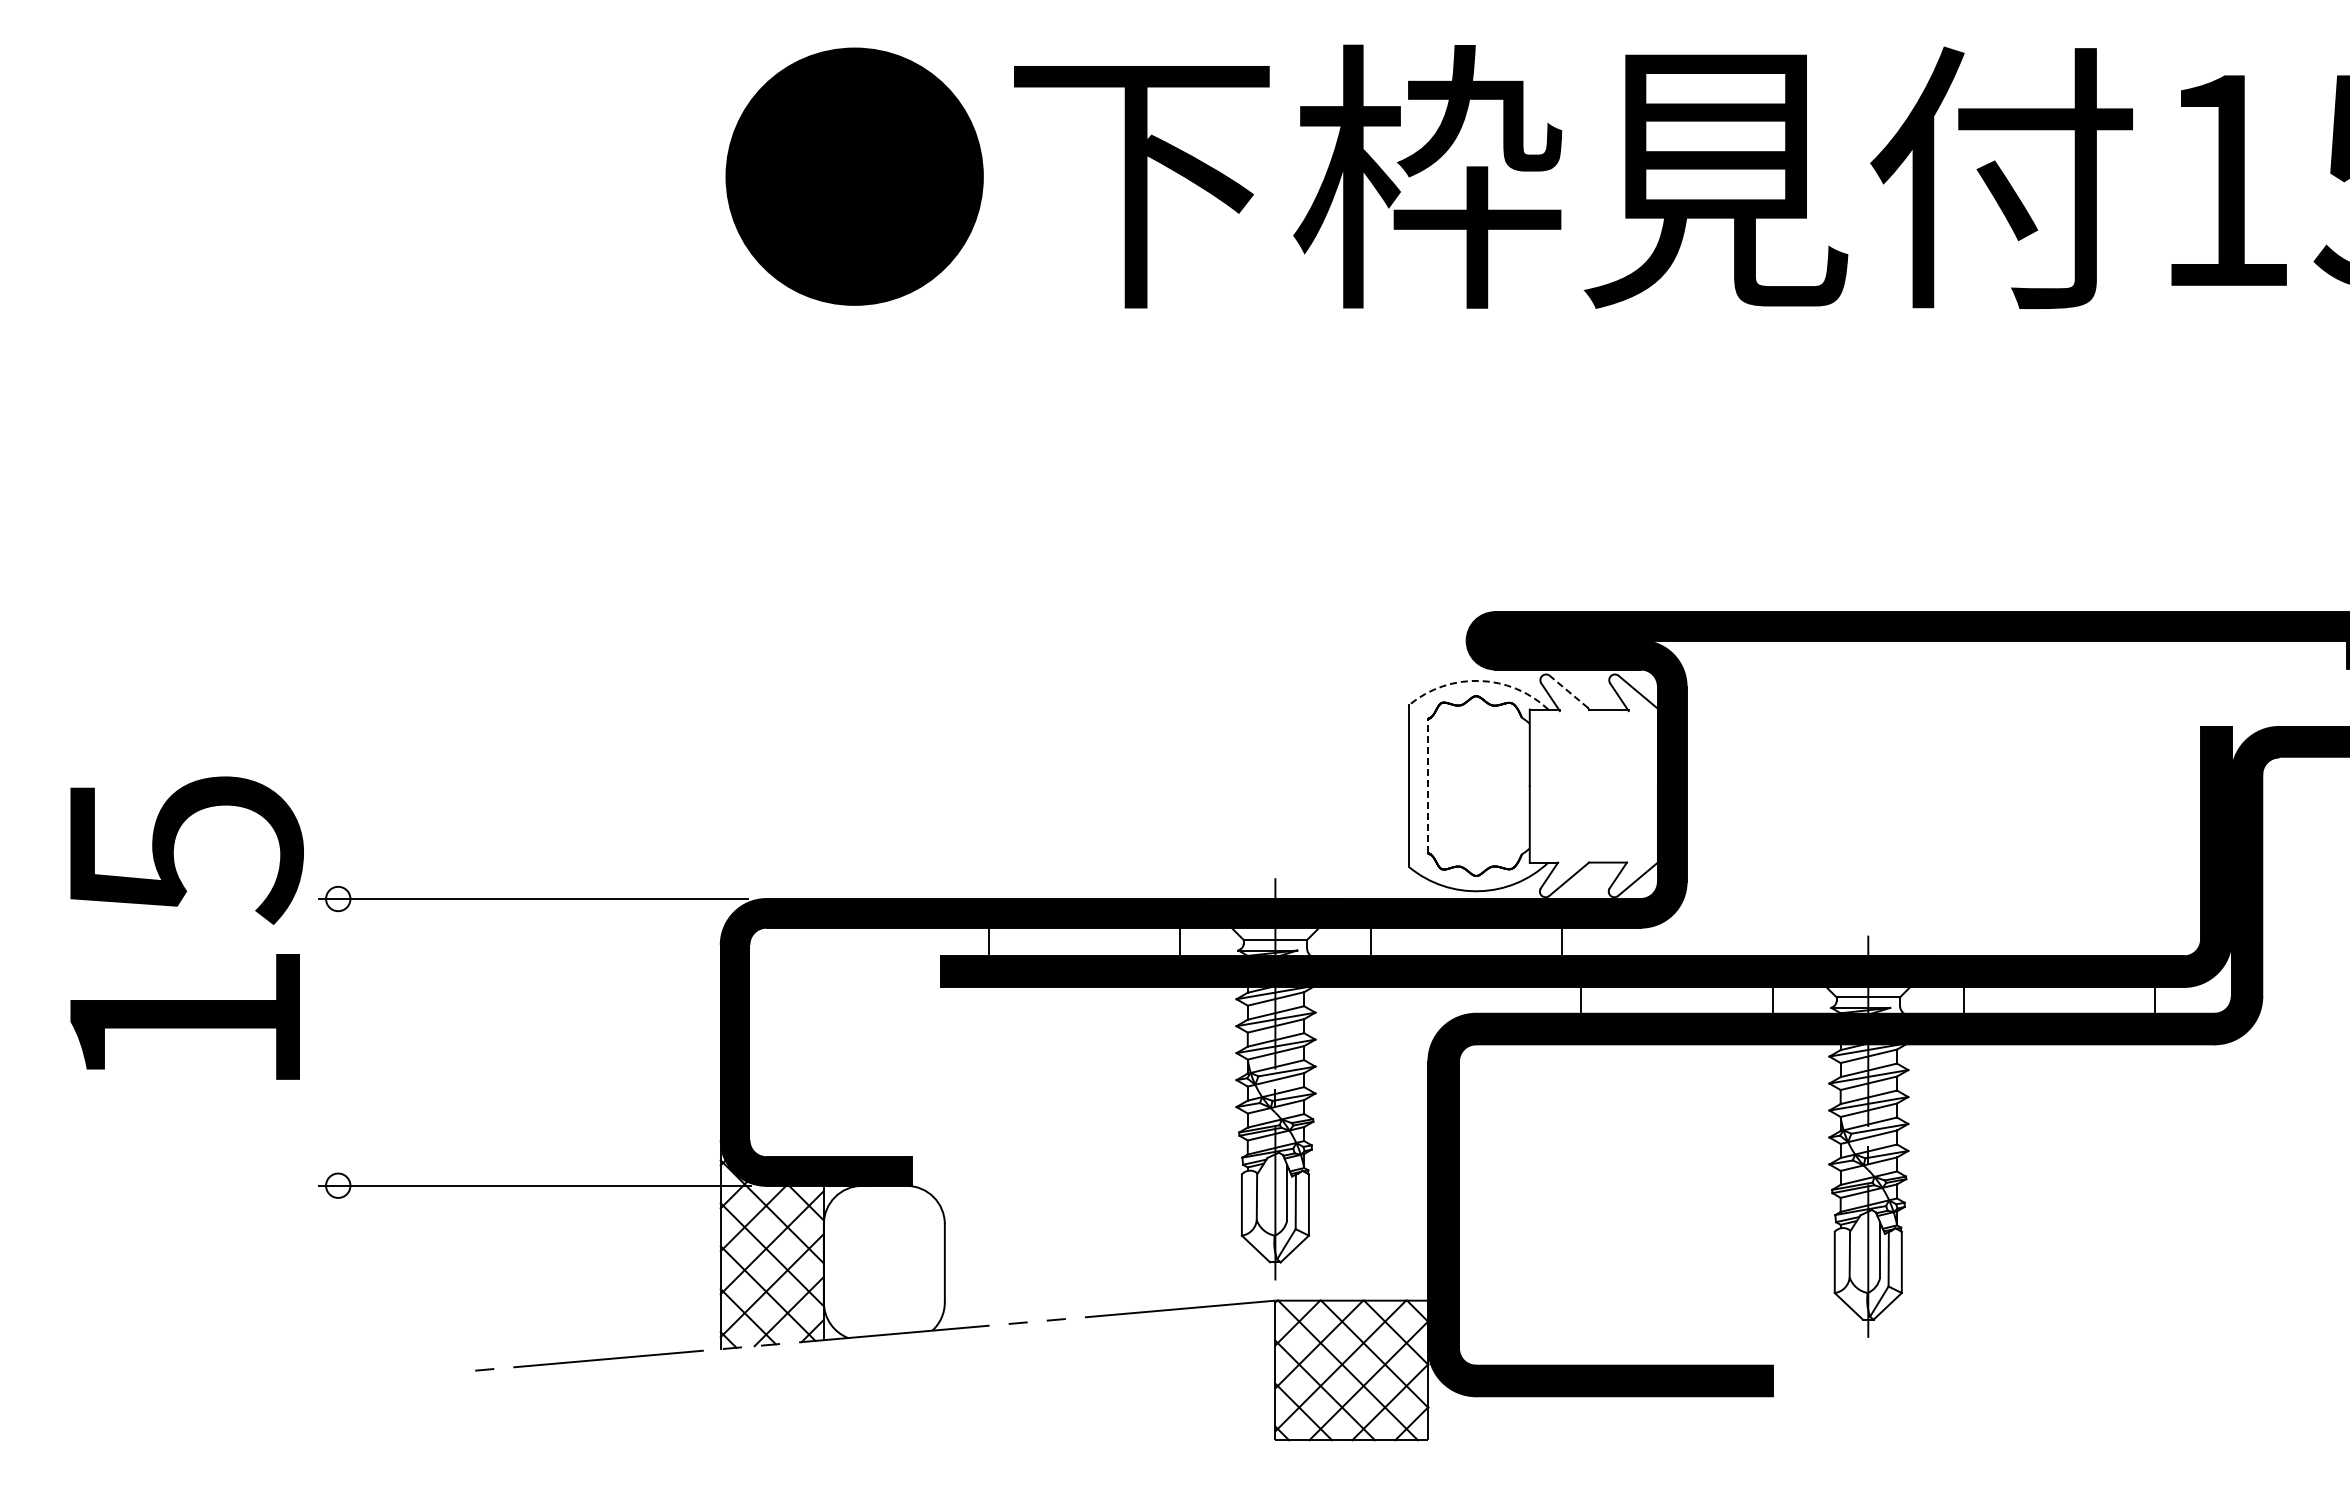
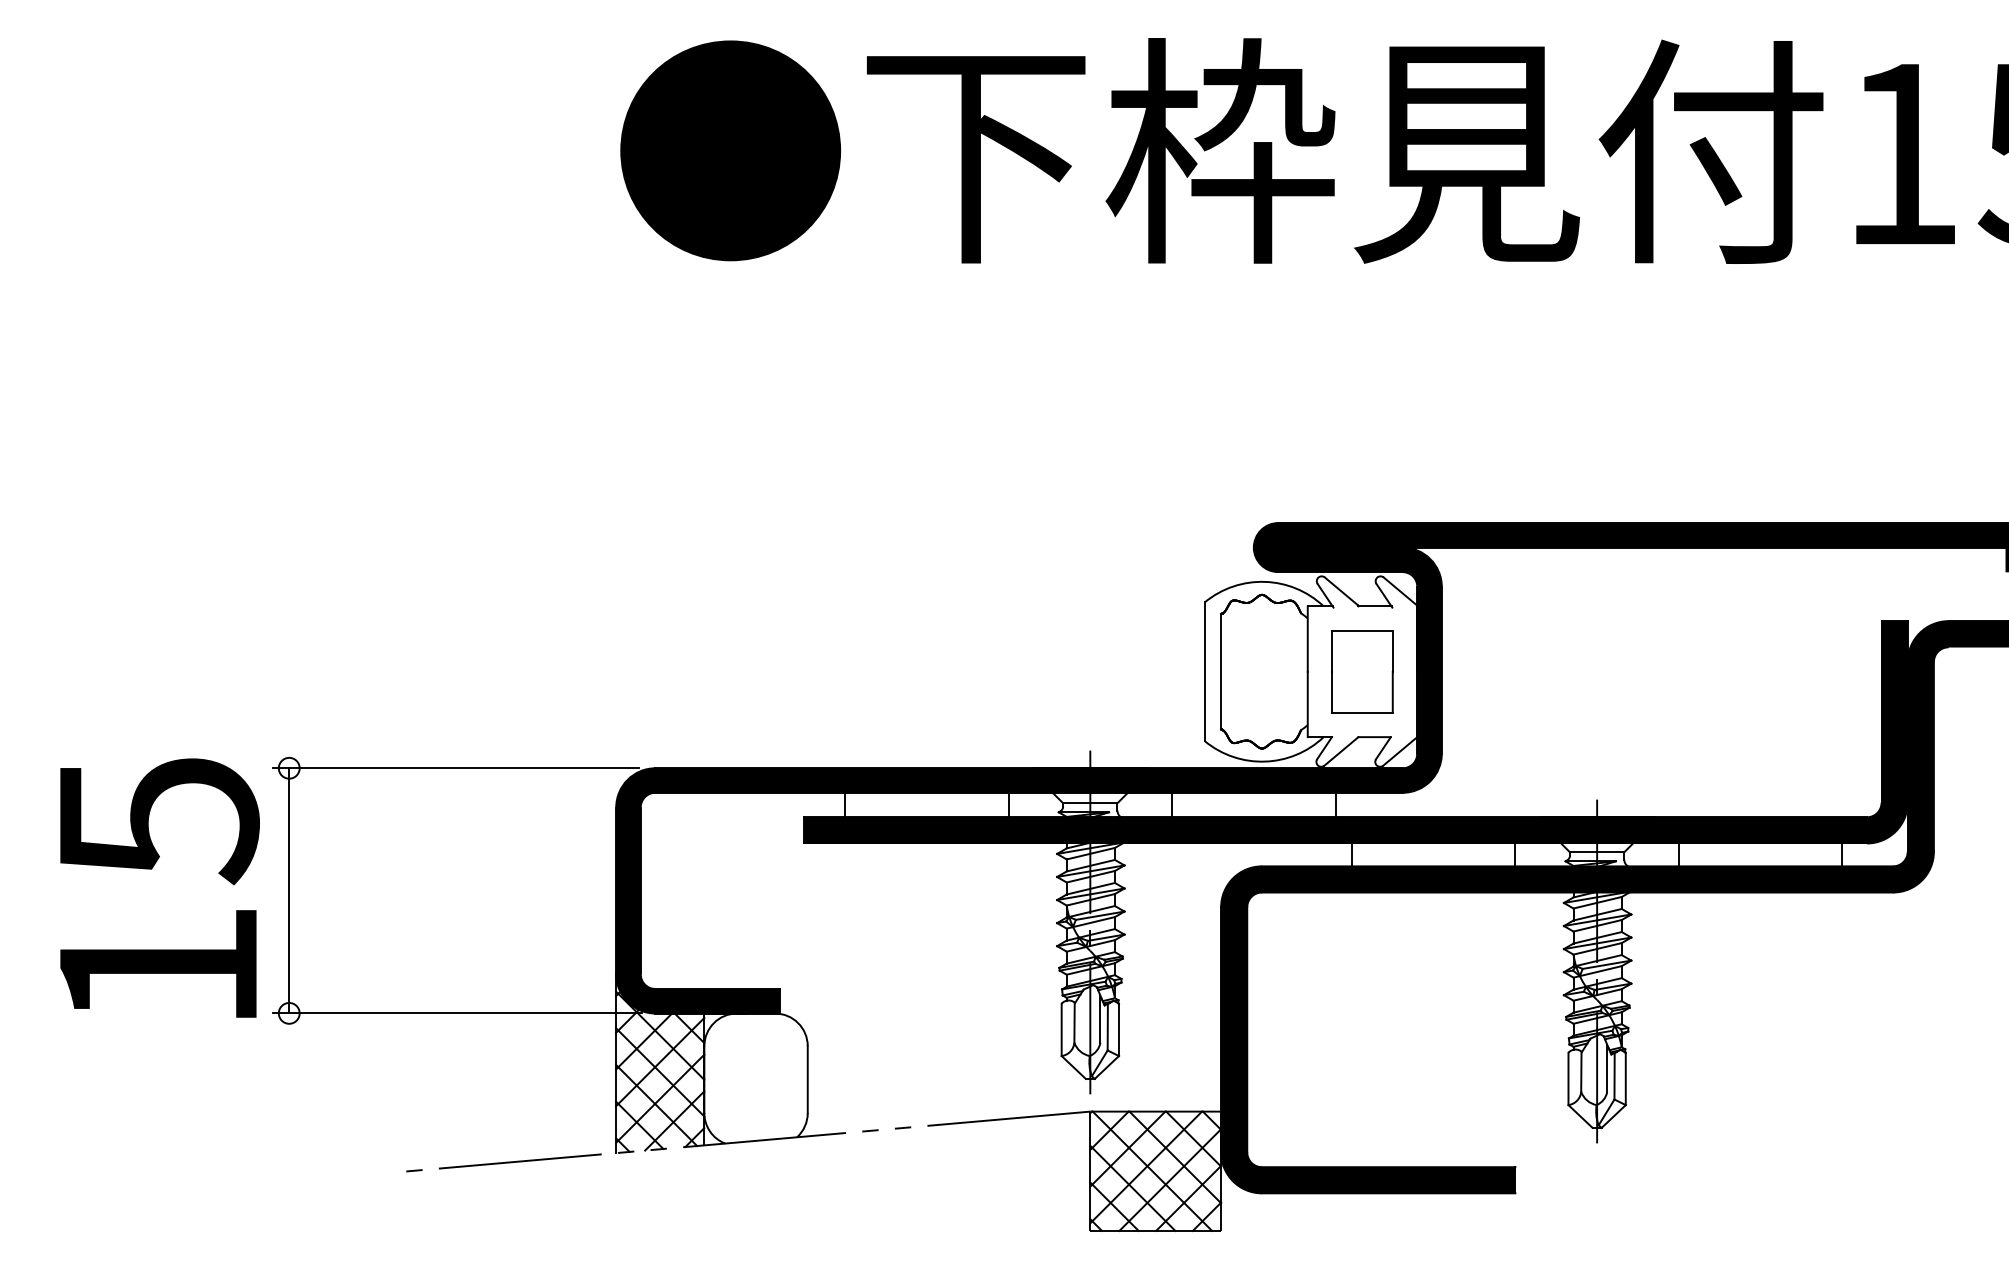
arc: (1479, 680) -> (1264, 581), dashed -> solid
line: (1568, 691) -> (1340, 590), dashed -> solid
line: (1428, 785) -> (1221, 671), dashed -> solid
part: (1593, 785) -> (1362, 671), added
text: (186, 927) -> (159, 887), moved
line: (338, 1042) -> (289, 890), added

